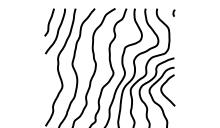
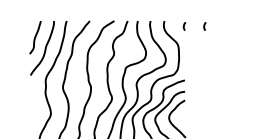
curve: (190, 12) -> (204, 25), added

